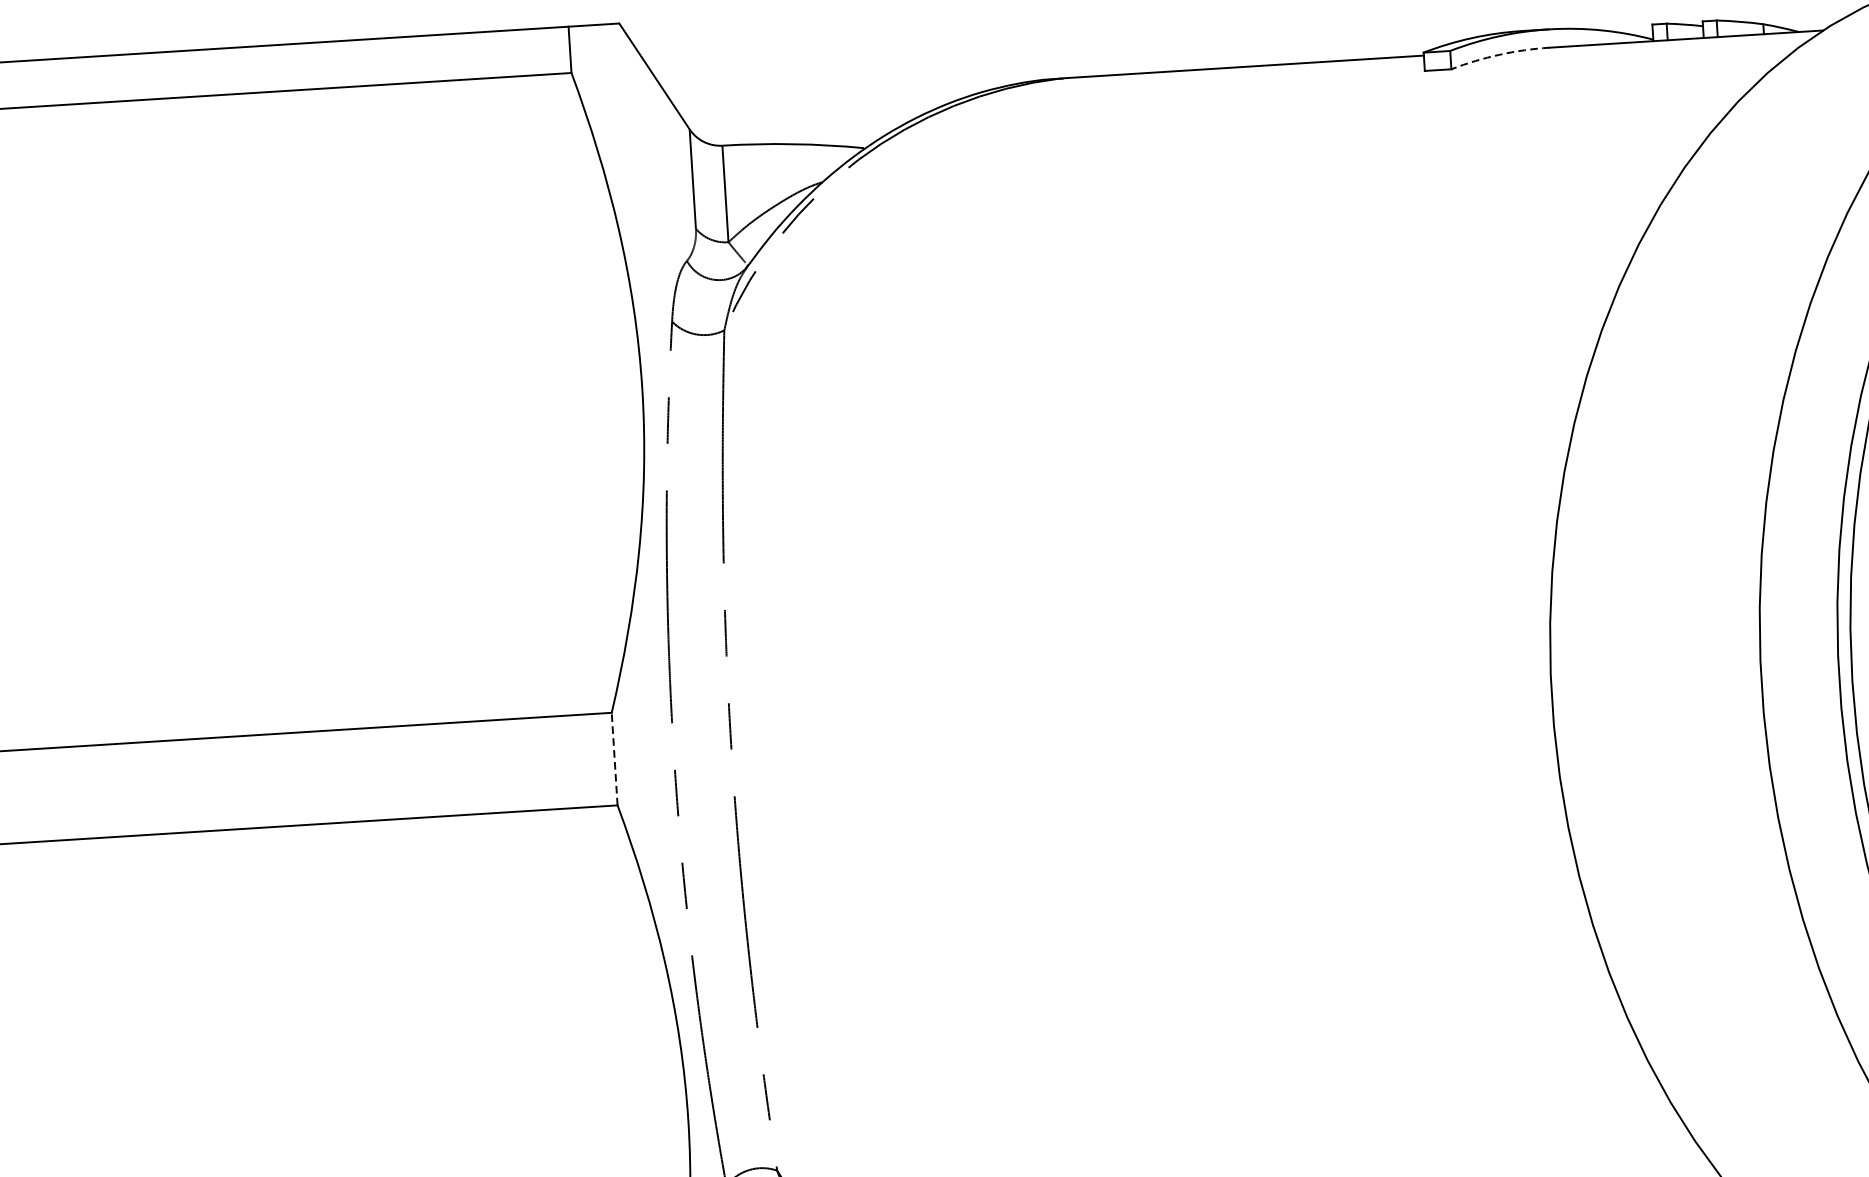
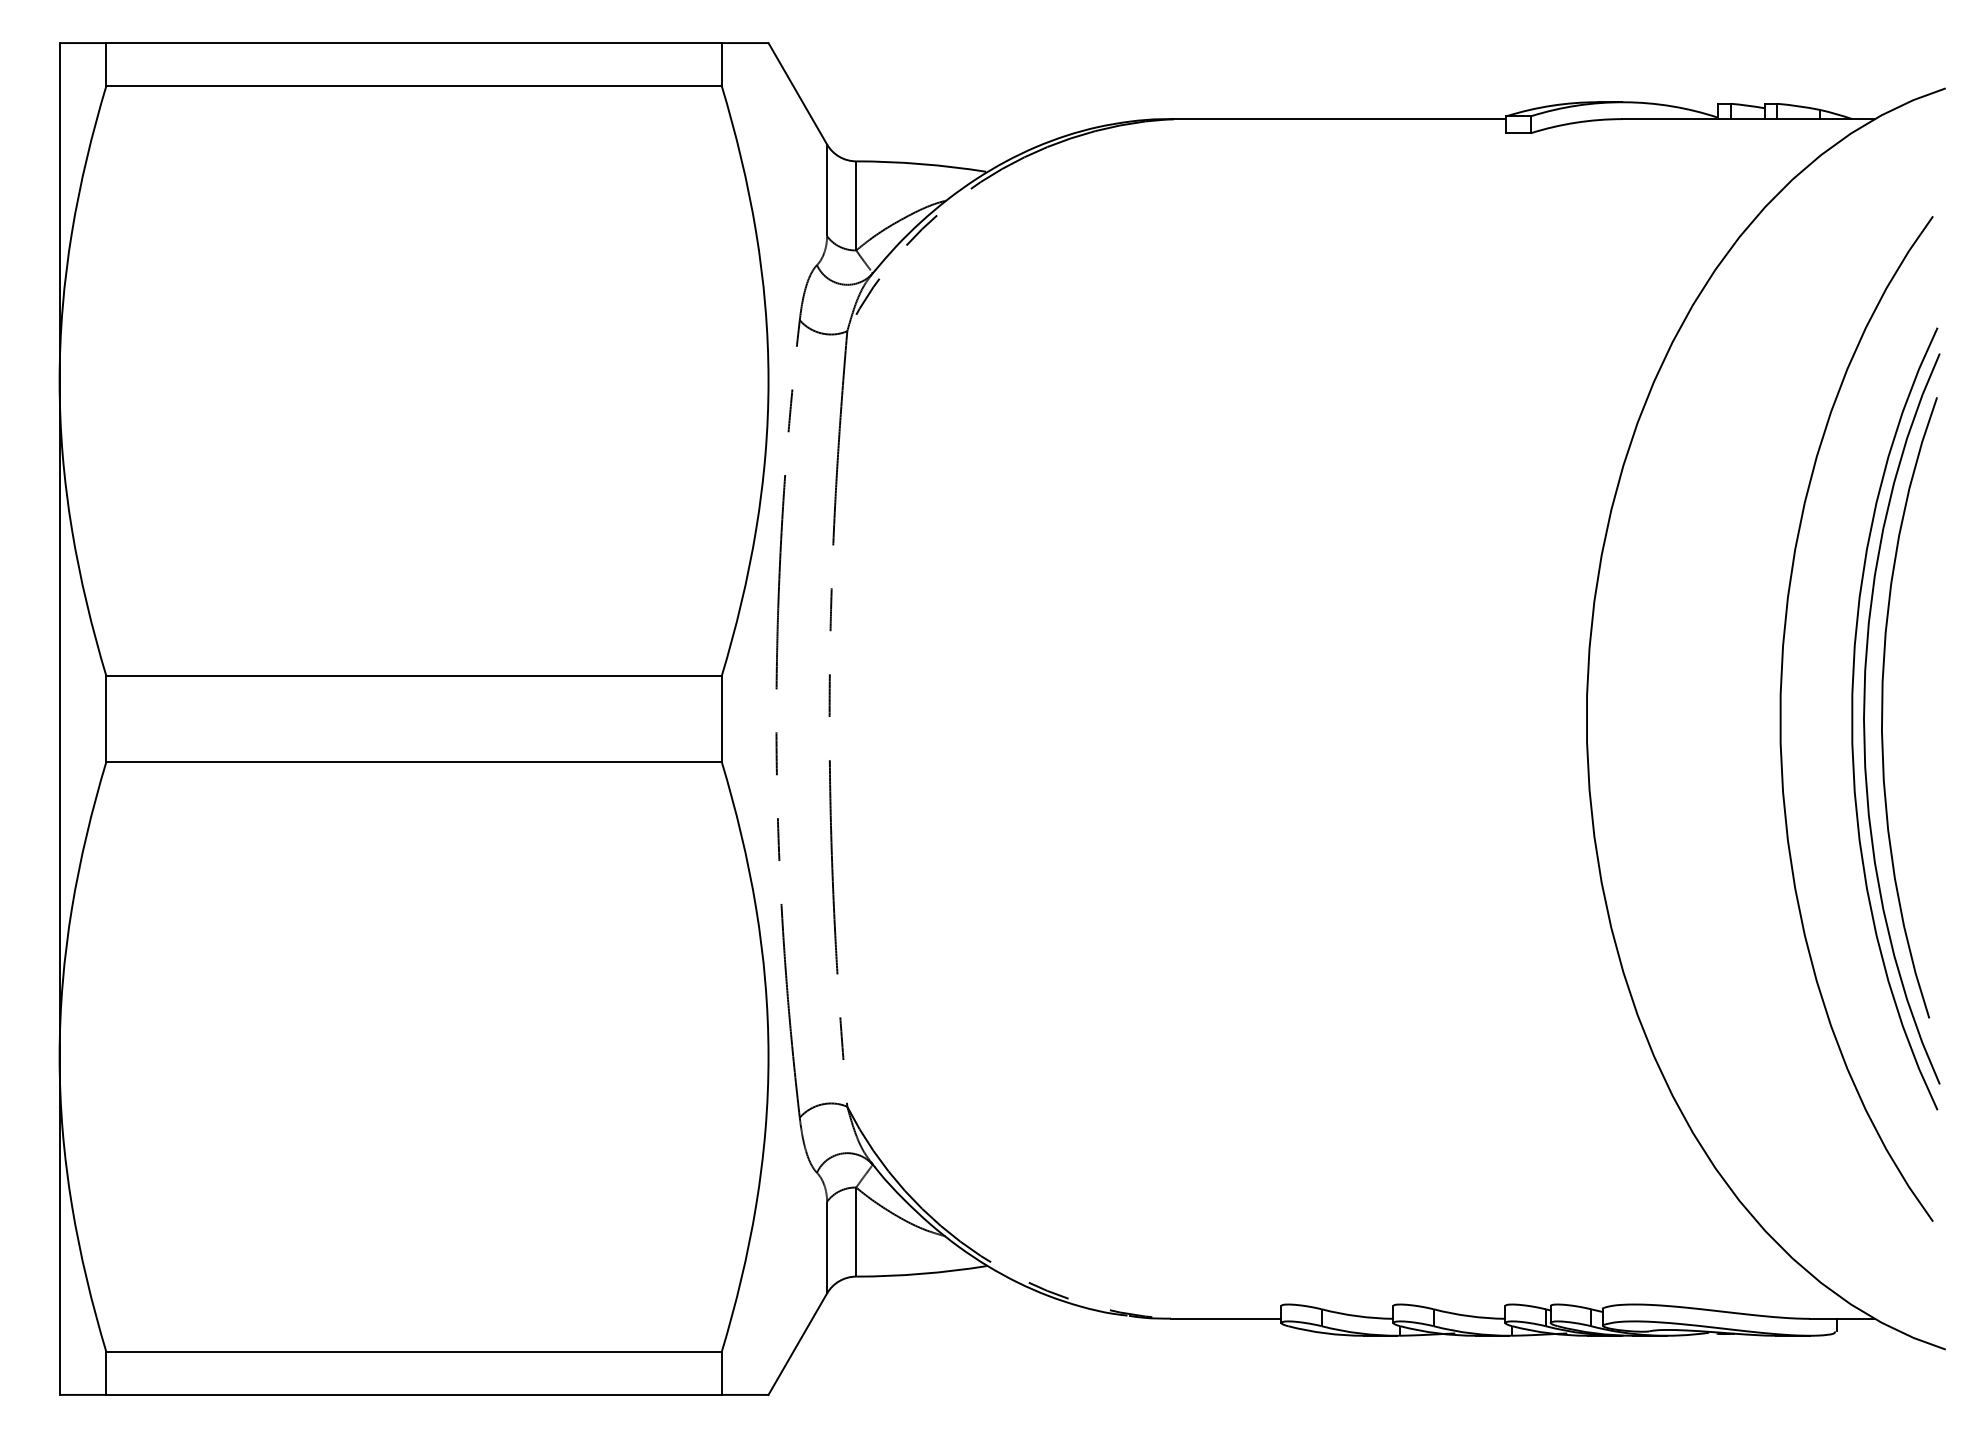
arc: (1500, 54) -> (1576, 122), dashed -> solid
line: (614, 759) -> (721, 719), dashed -> solid

